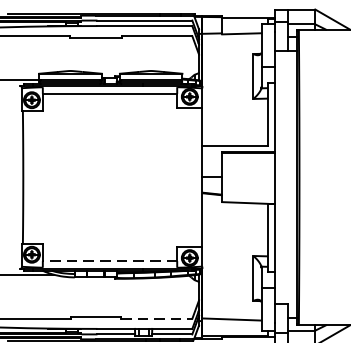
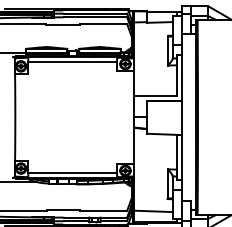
line: (109, 260) -> (72, 172), dashed -> solid
line: (156, 318) -> (103, 210), dashed -> solid

